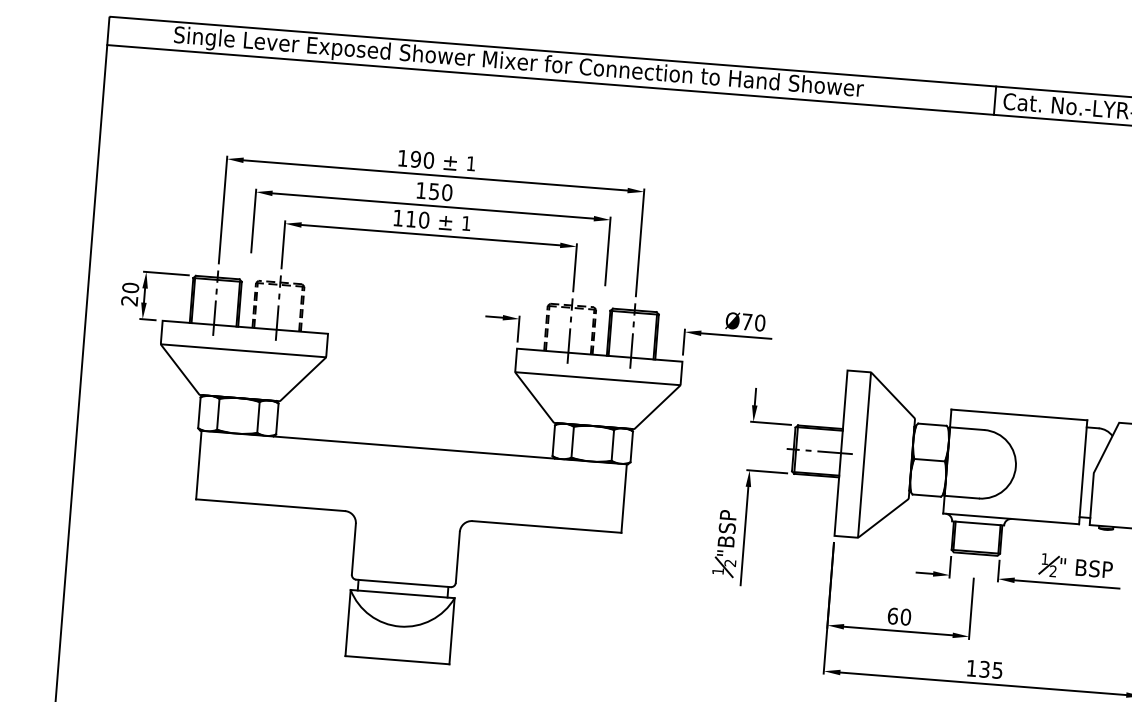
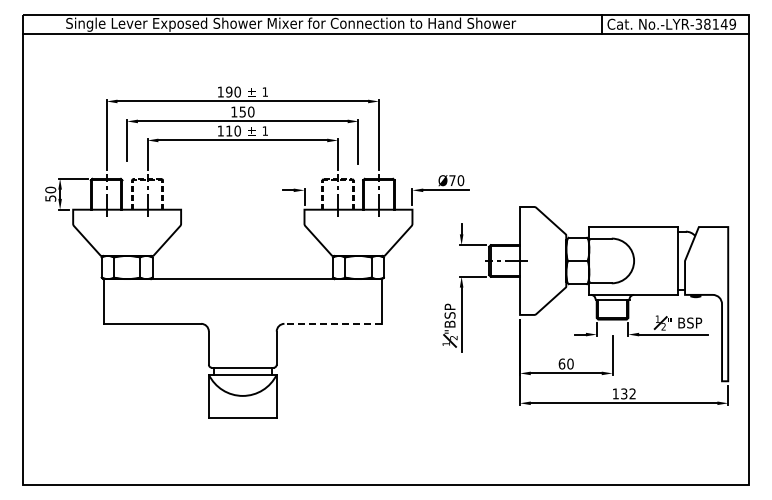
text: (129, 300) -> (50, 198), 20 -> 50
line: (242, 351) -> (126, 225), removed
line: (597, 379) -> (358, 225), removed
line: (864, 454) -> (535, 260), removed
line: (547, 526) -> (333, 323), solid -> dashed
text: (997, 669) -> (632, 393), 135 -> 132

